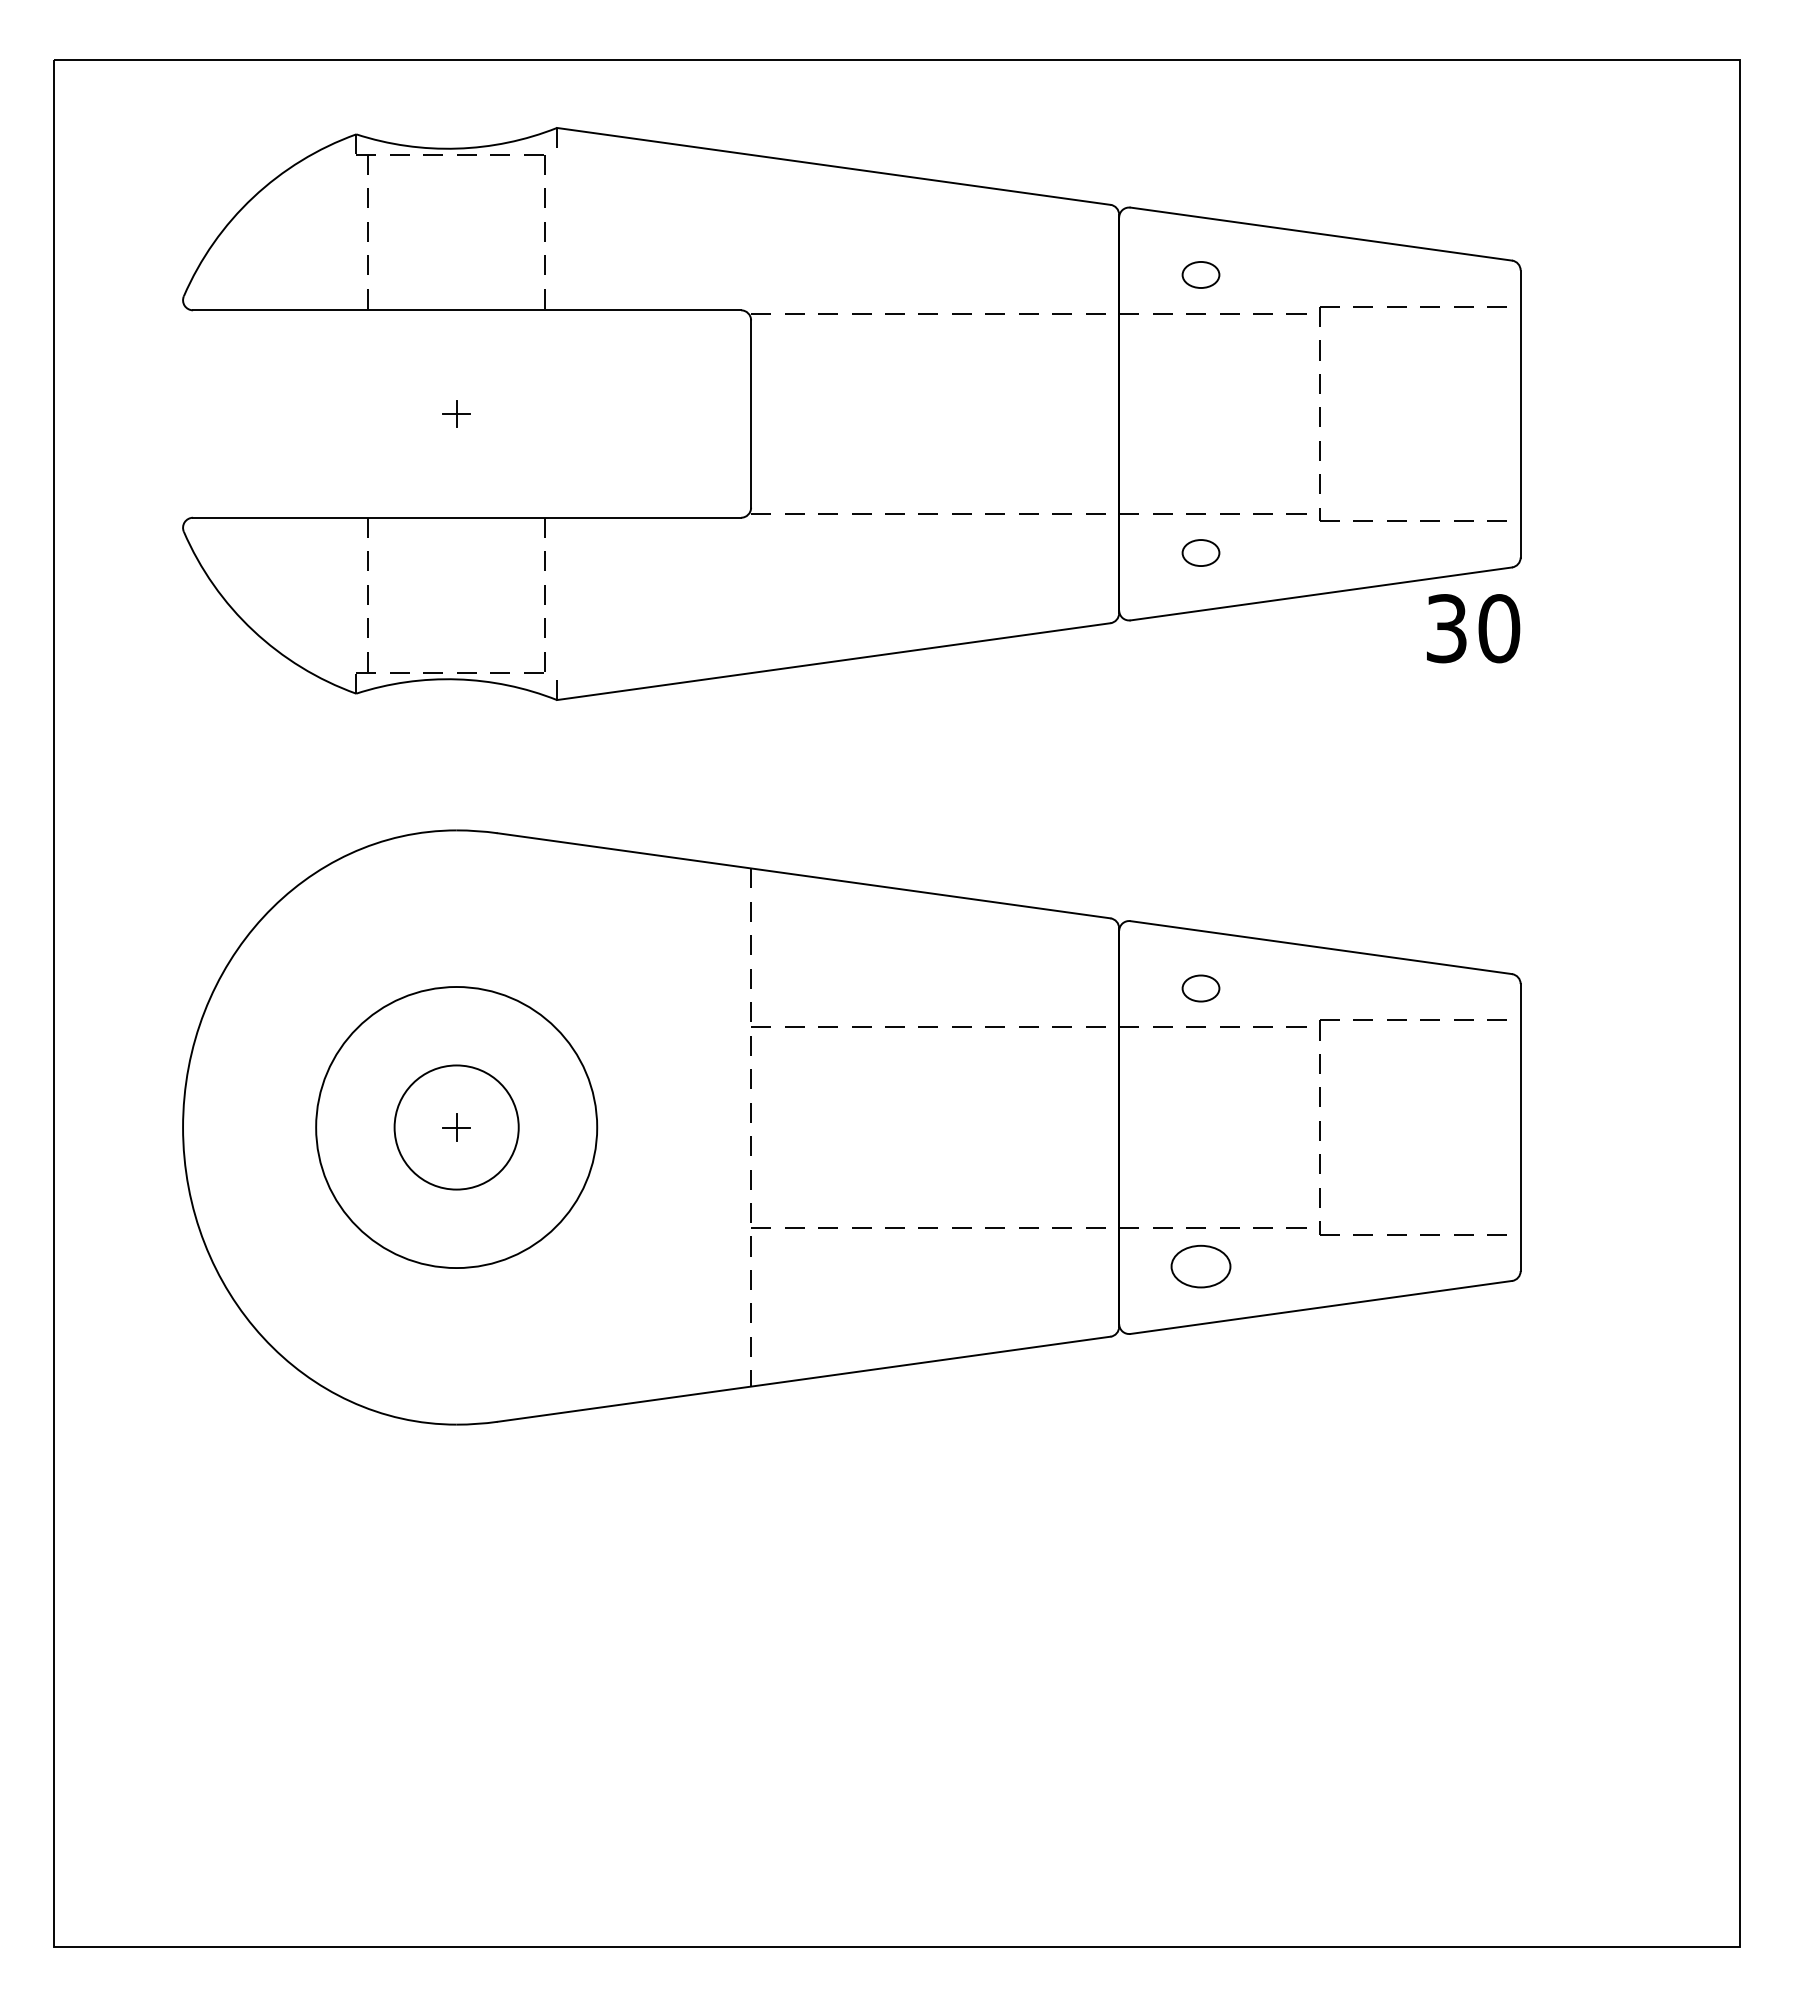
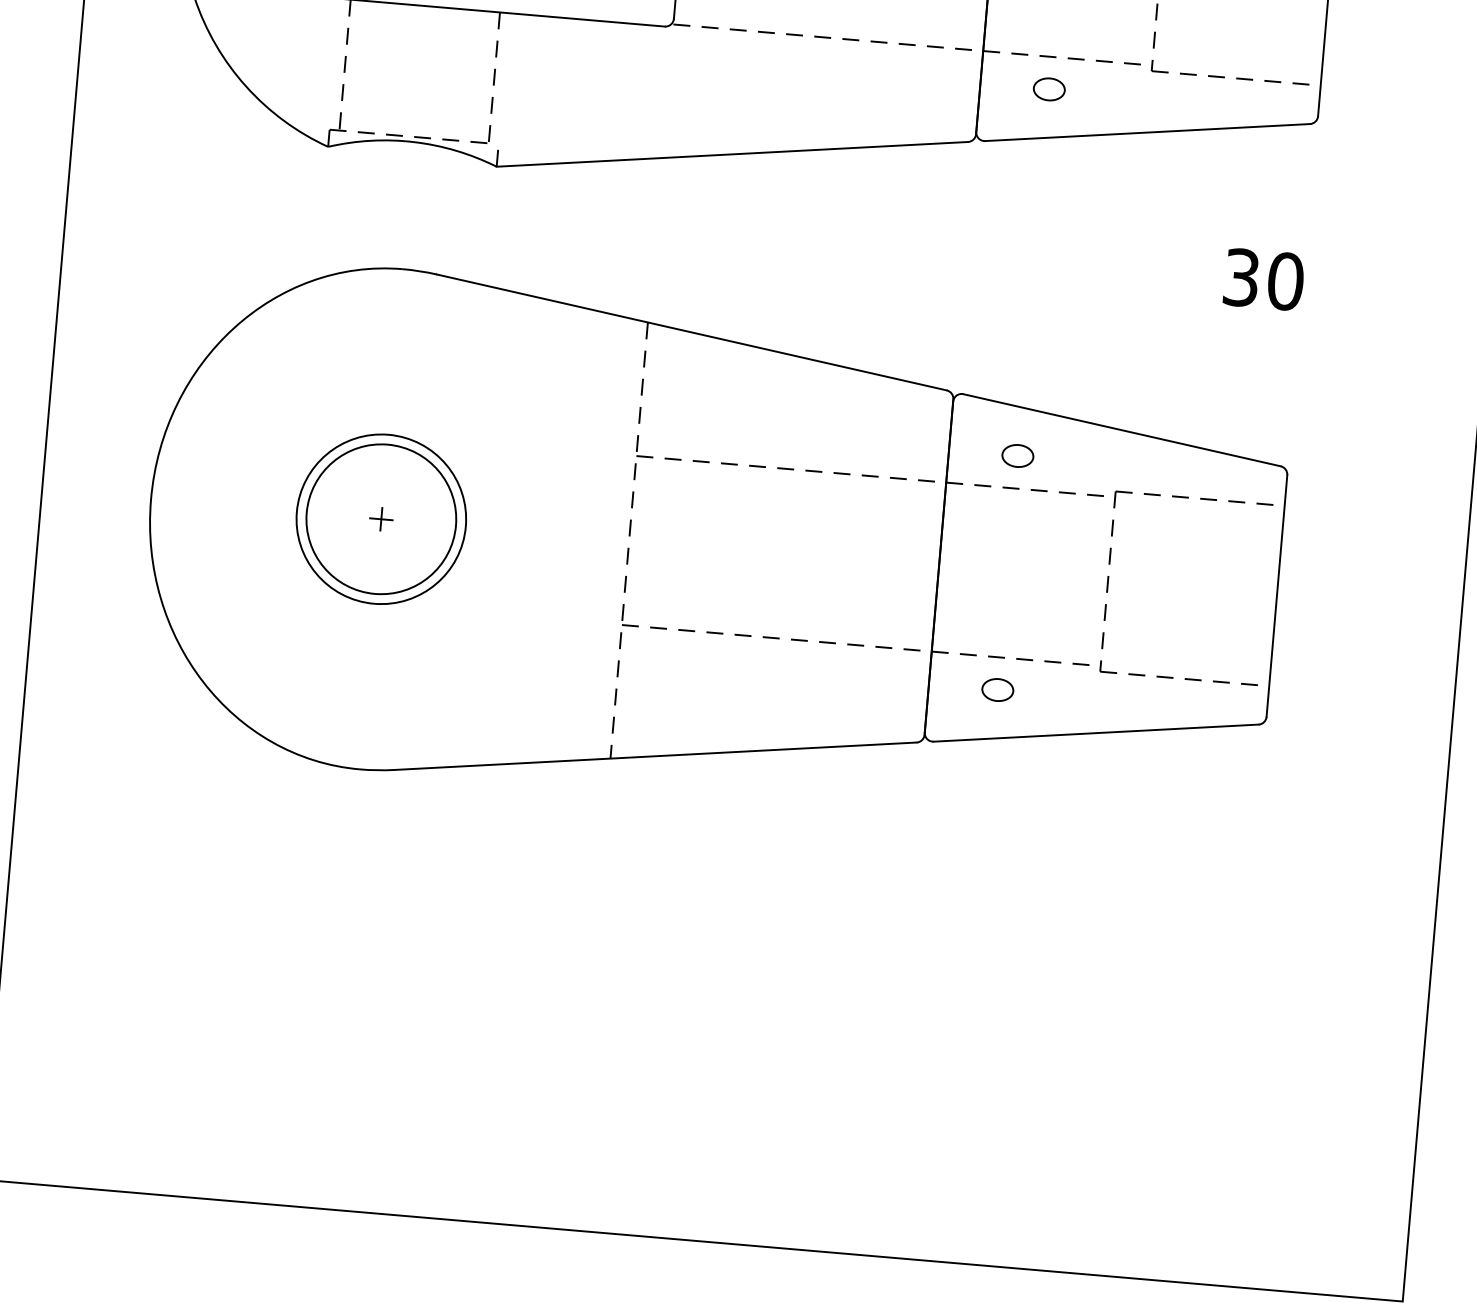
text: (1473, 628) -> (1264, 279), moved
circle: (456, 1127) -> (381, 519), size x0.71
circle: (456, 1127) -> (381, 519), size x1.43
part: (1200, 1266) -> (997, 689), size x0.62

